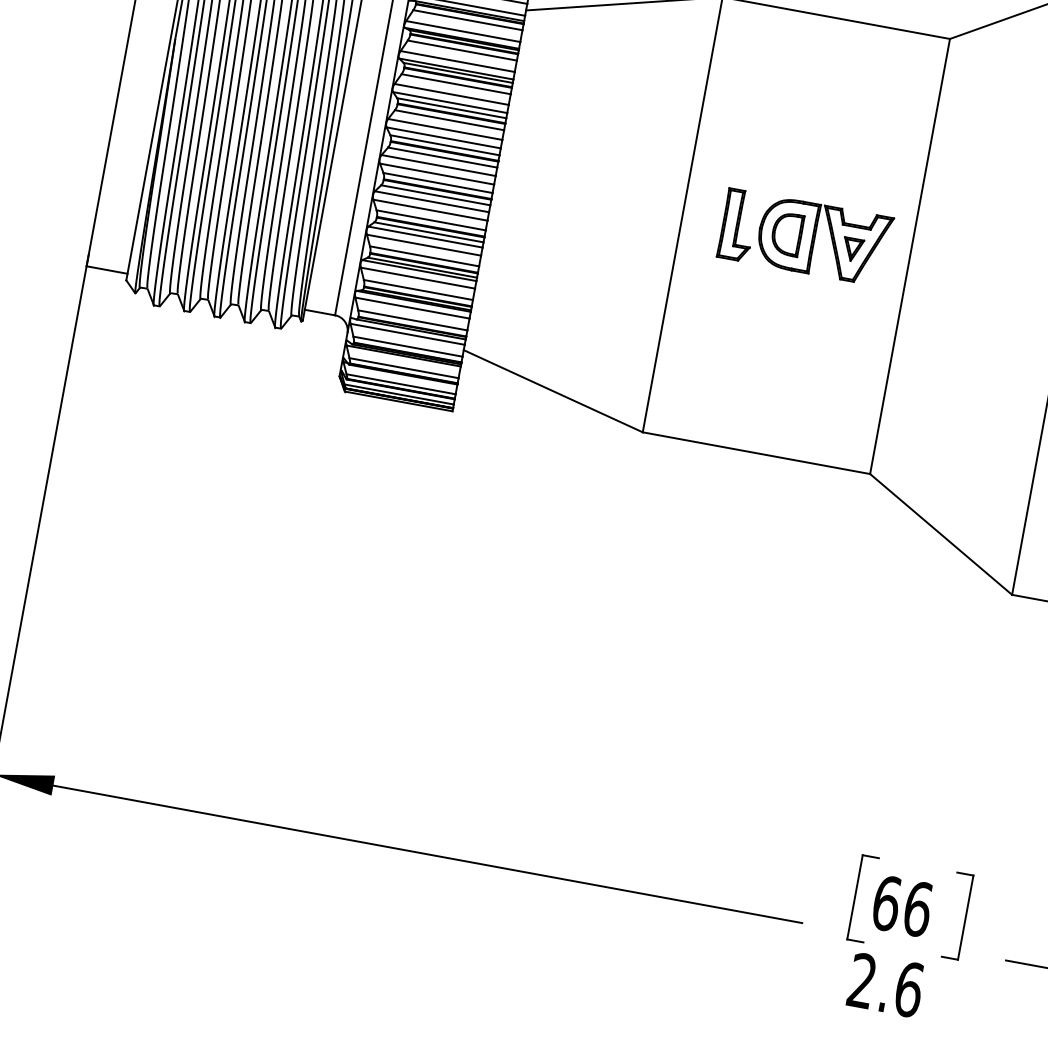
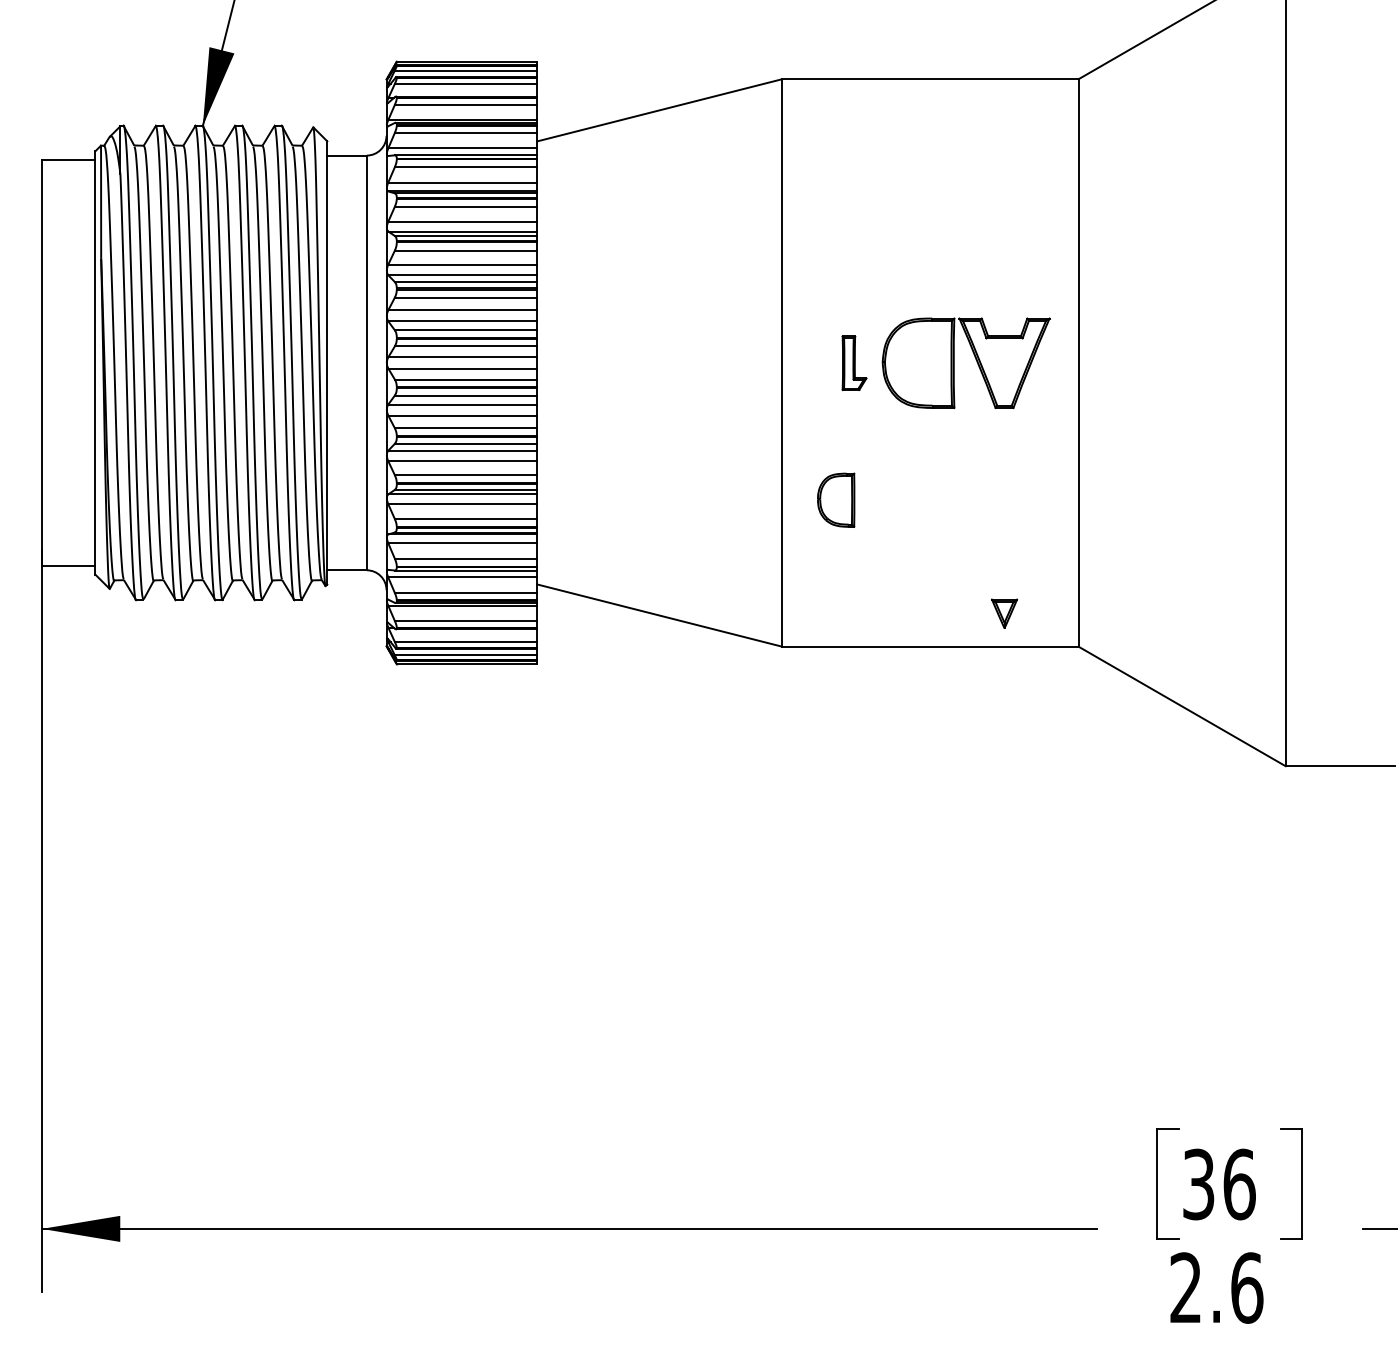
part: (738, 224) -> (854, 362), size x0.6
part: (787, 233) -> (836, 499), moved
part: (852, 249) -> (1004, 613), moved
text: (887, 903) -> (1199, 1184), 66 -> 36

